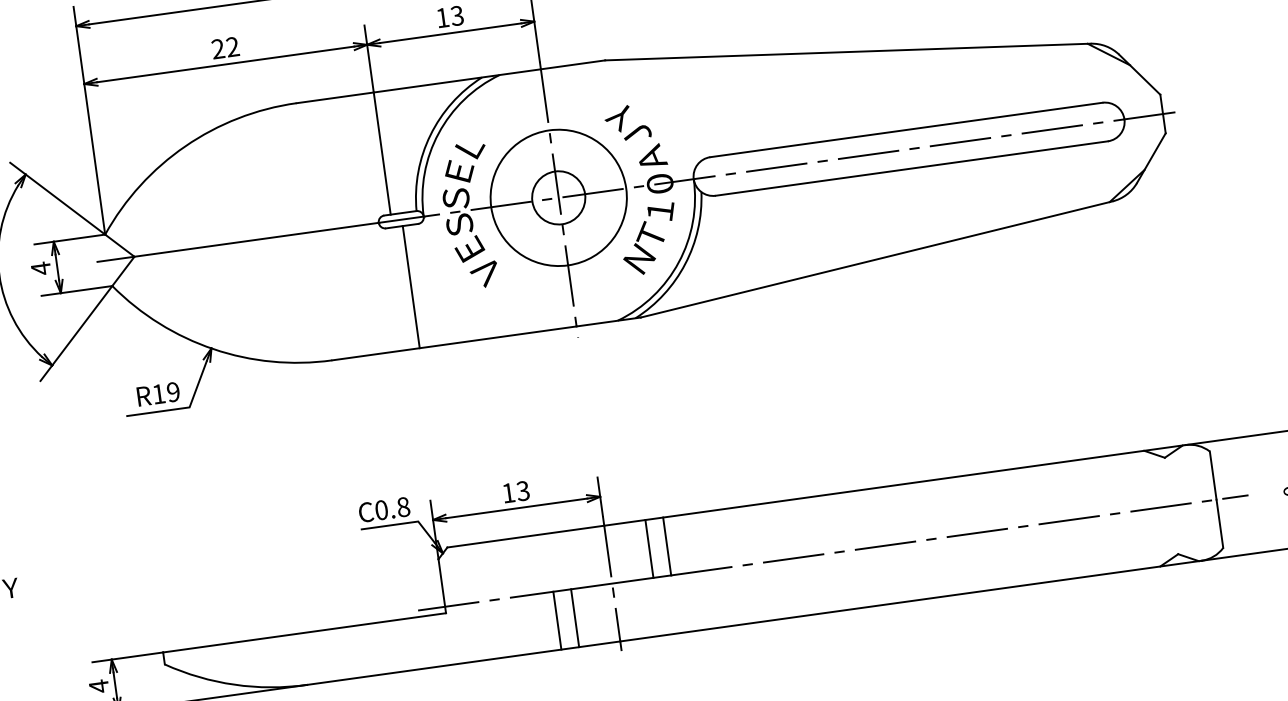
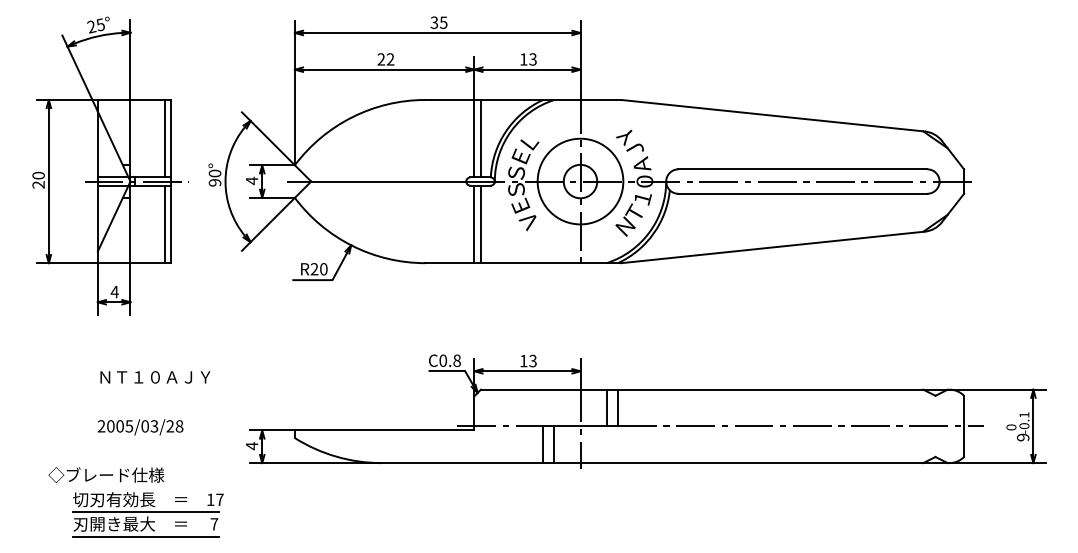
line: (391, 151) -> (480, 138), added
line: (401, 288) -> (474, 224), added
text: (165, 393) -> (318, 269), R19 -> R20

